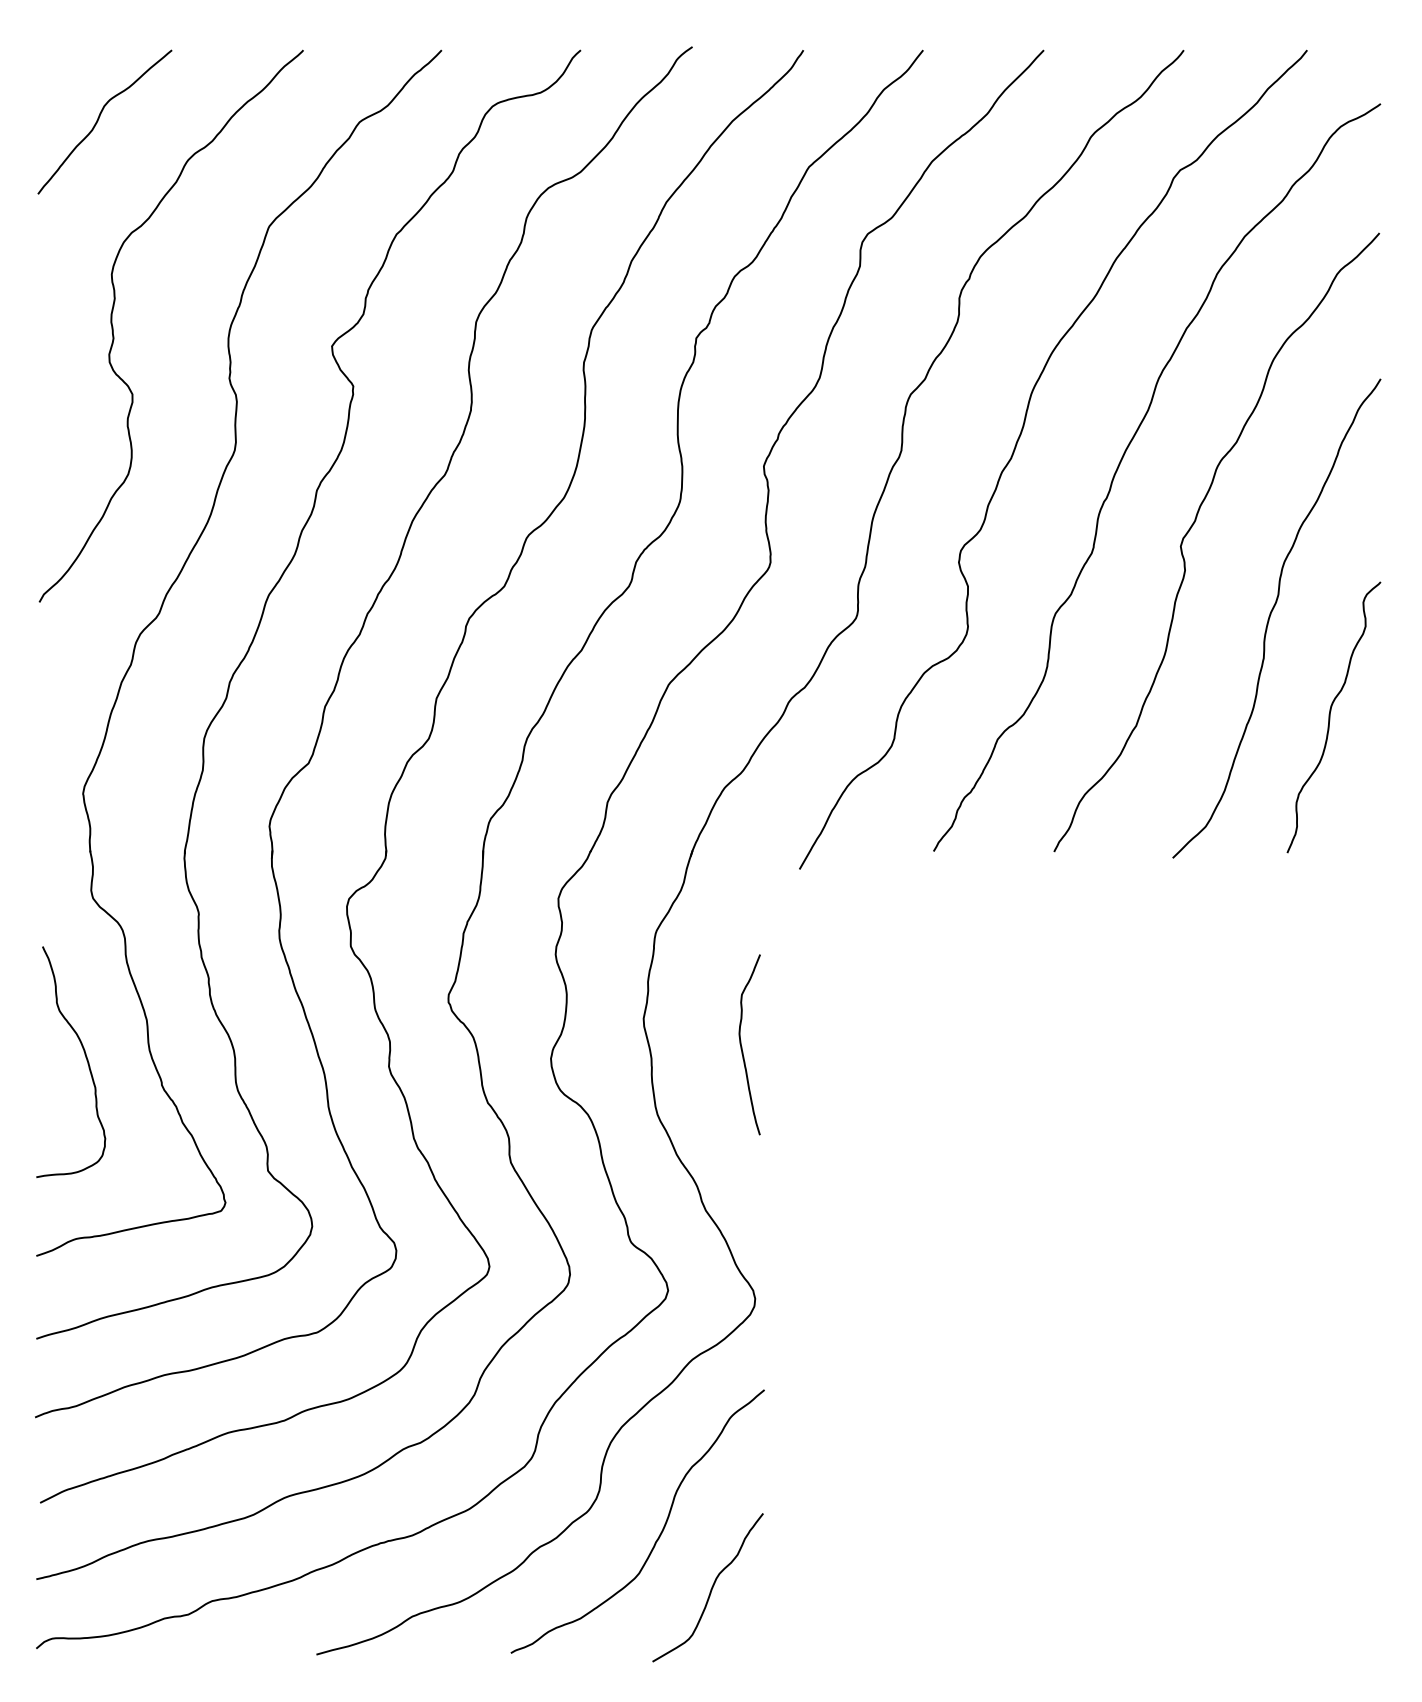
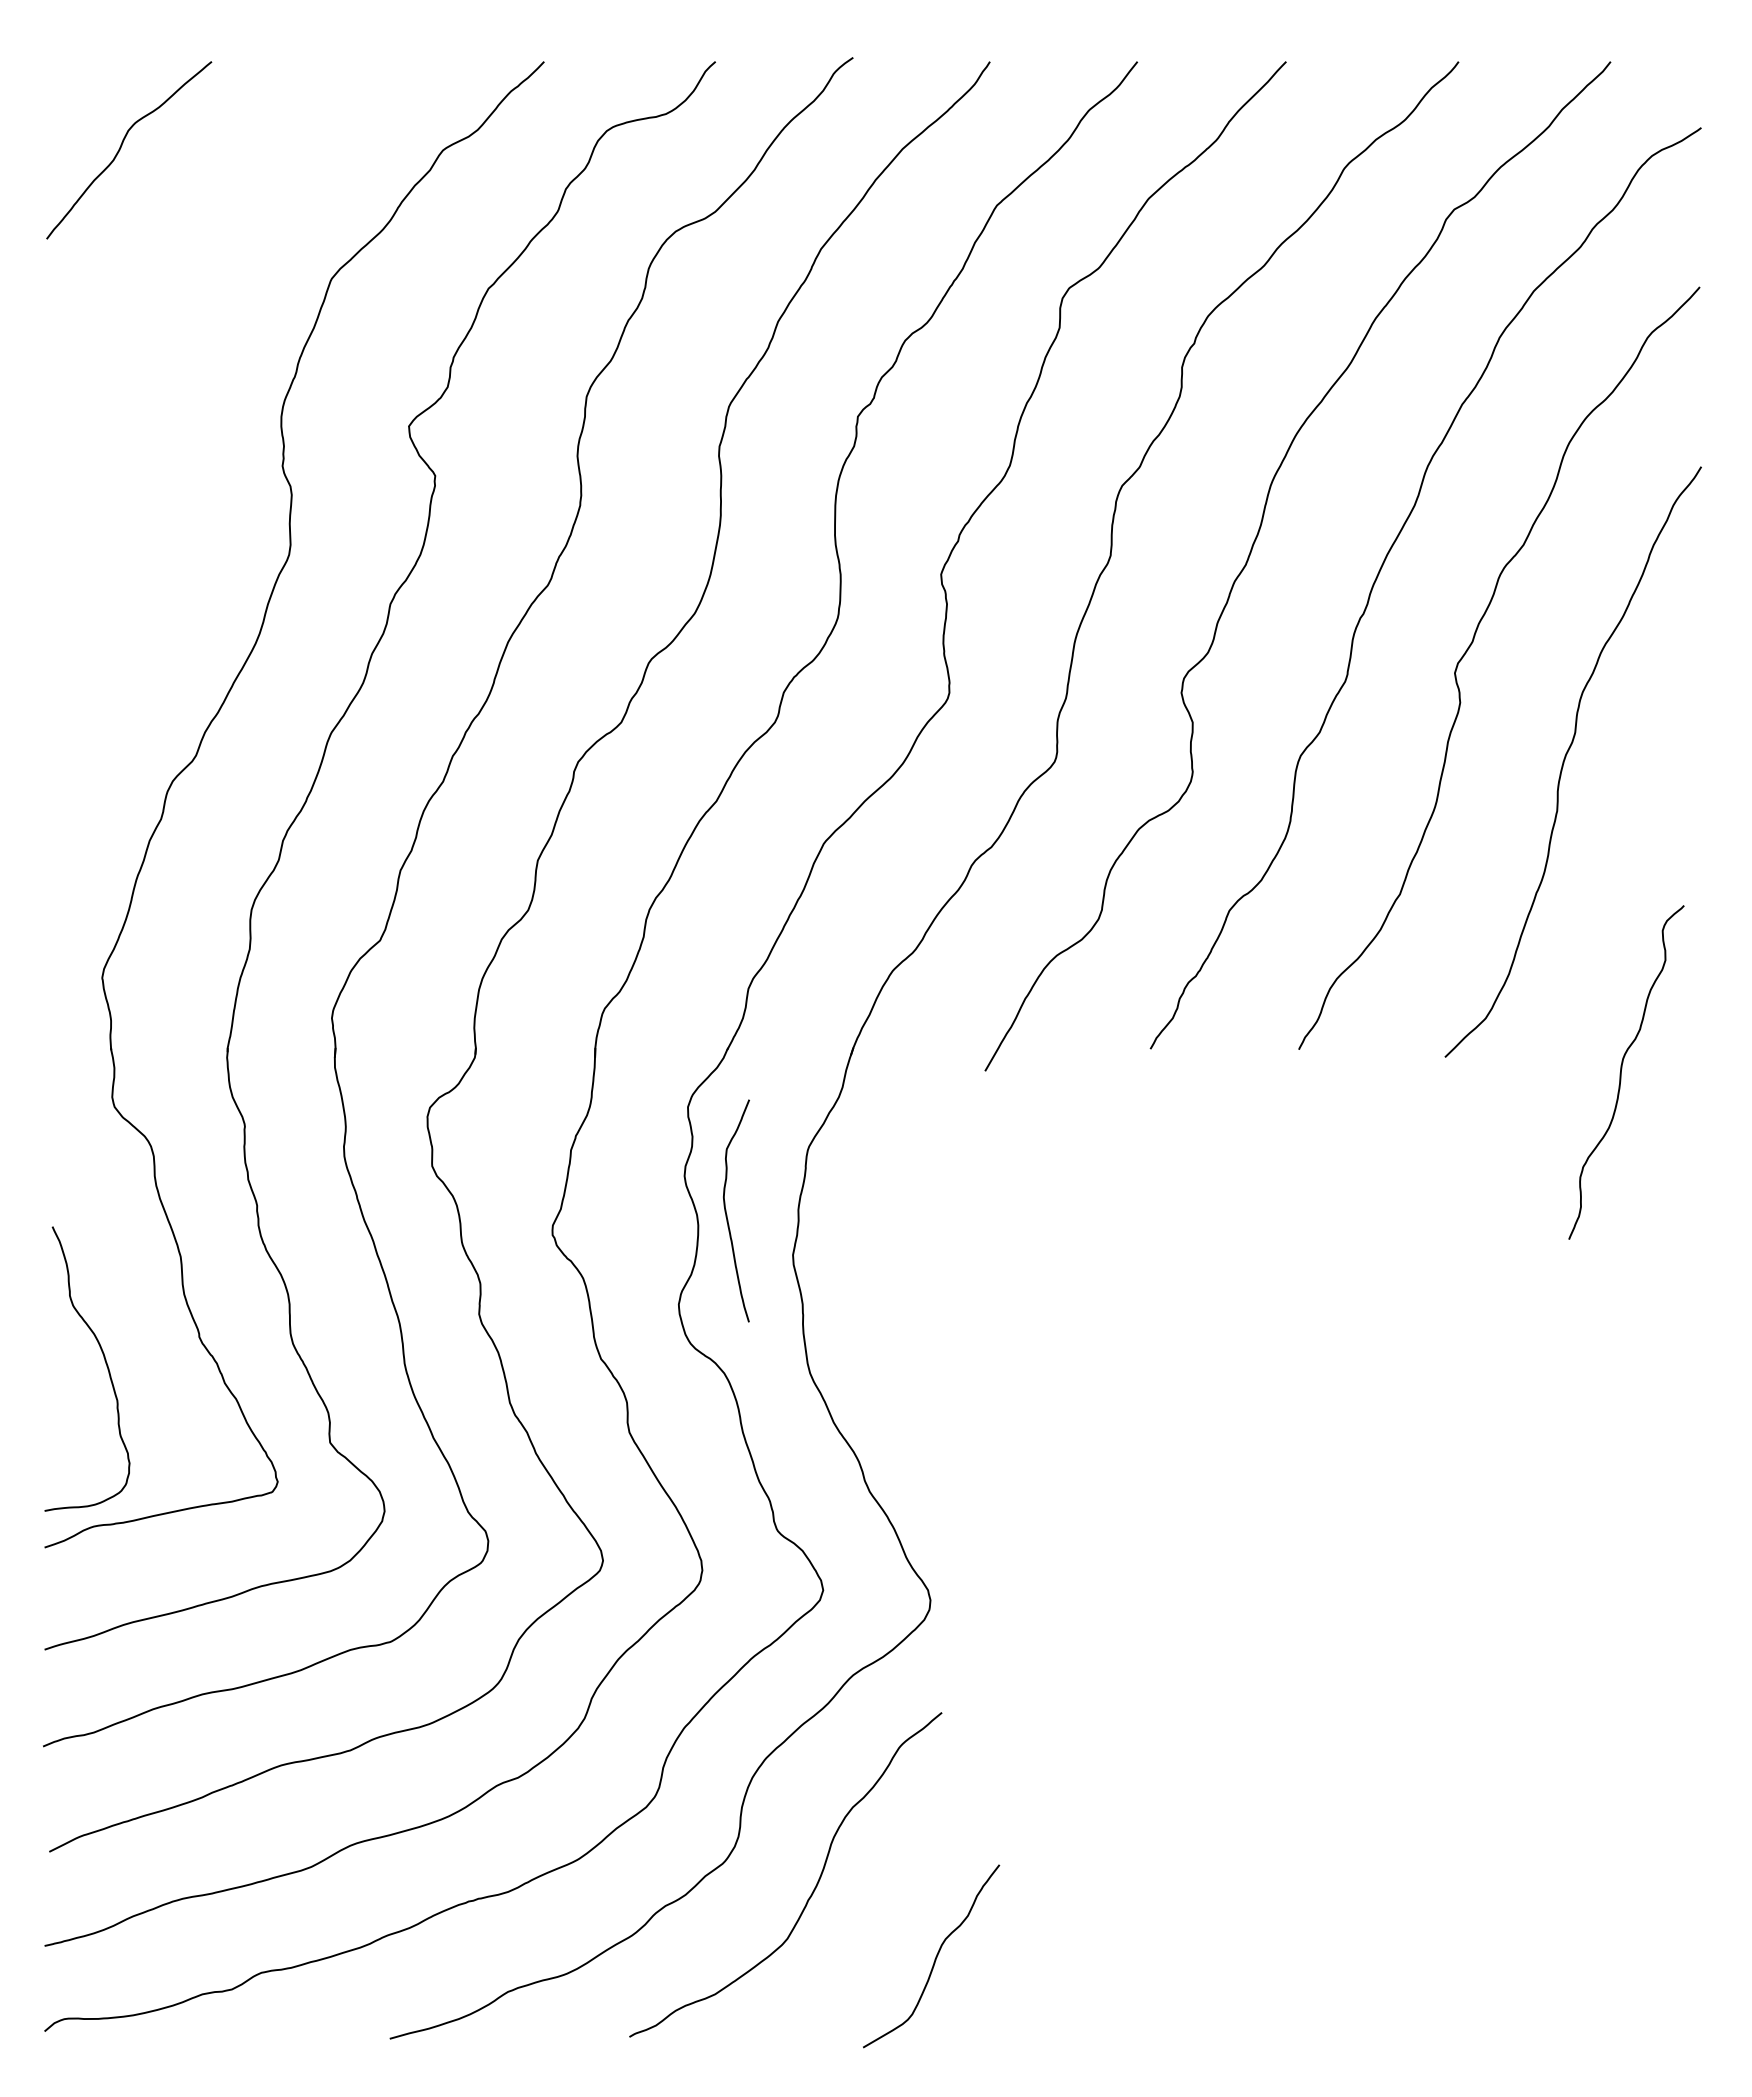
curve: (113, 326) -> (139, 402), removed
curve: (1330, 717) -> (1622, 1072), moved
curve: (742, 1046) -> (727, 1213), moved
curve: (85, 1057) -> (105, 1363), moved
curve: (710, 1589) -> (934, 1958), moved

